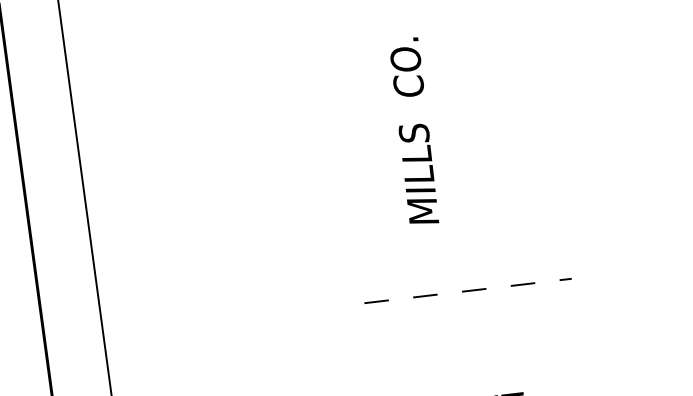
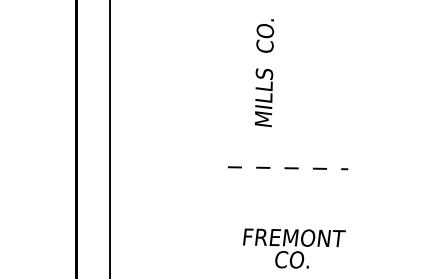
text: (414, 132) -> (264, 73), moved
line: (467, 291) -> (287, 168), moved

